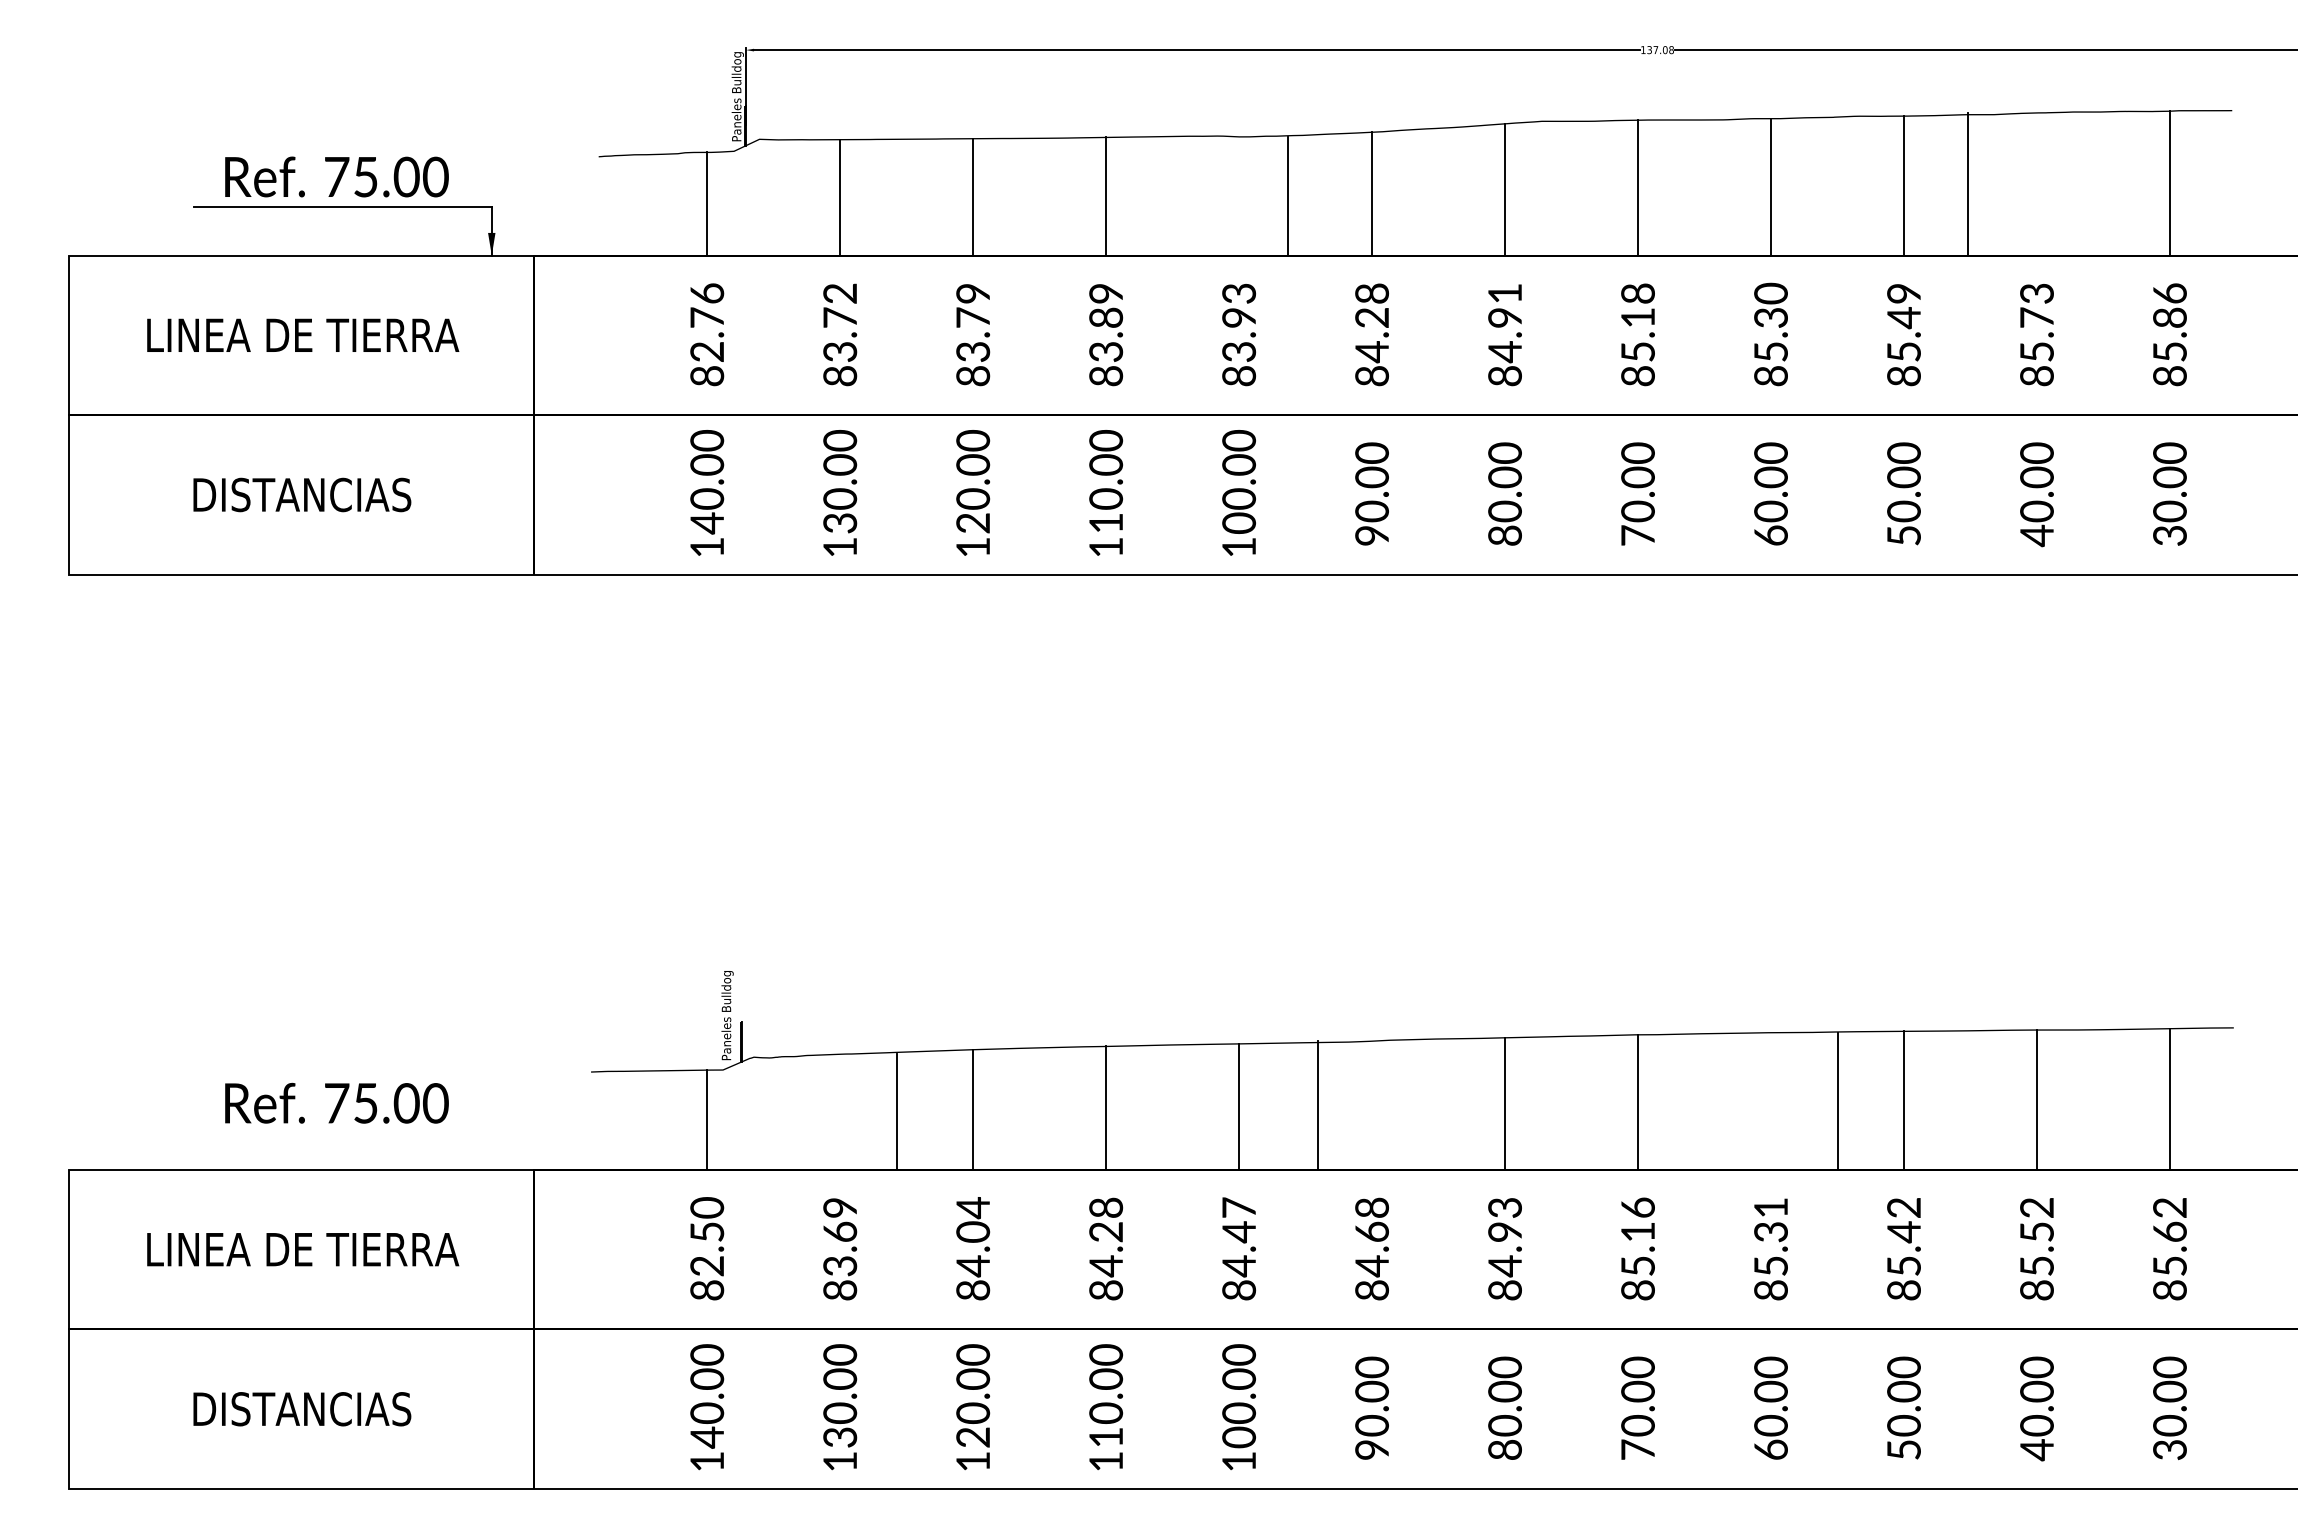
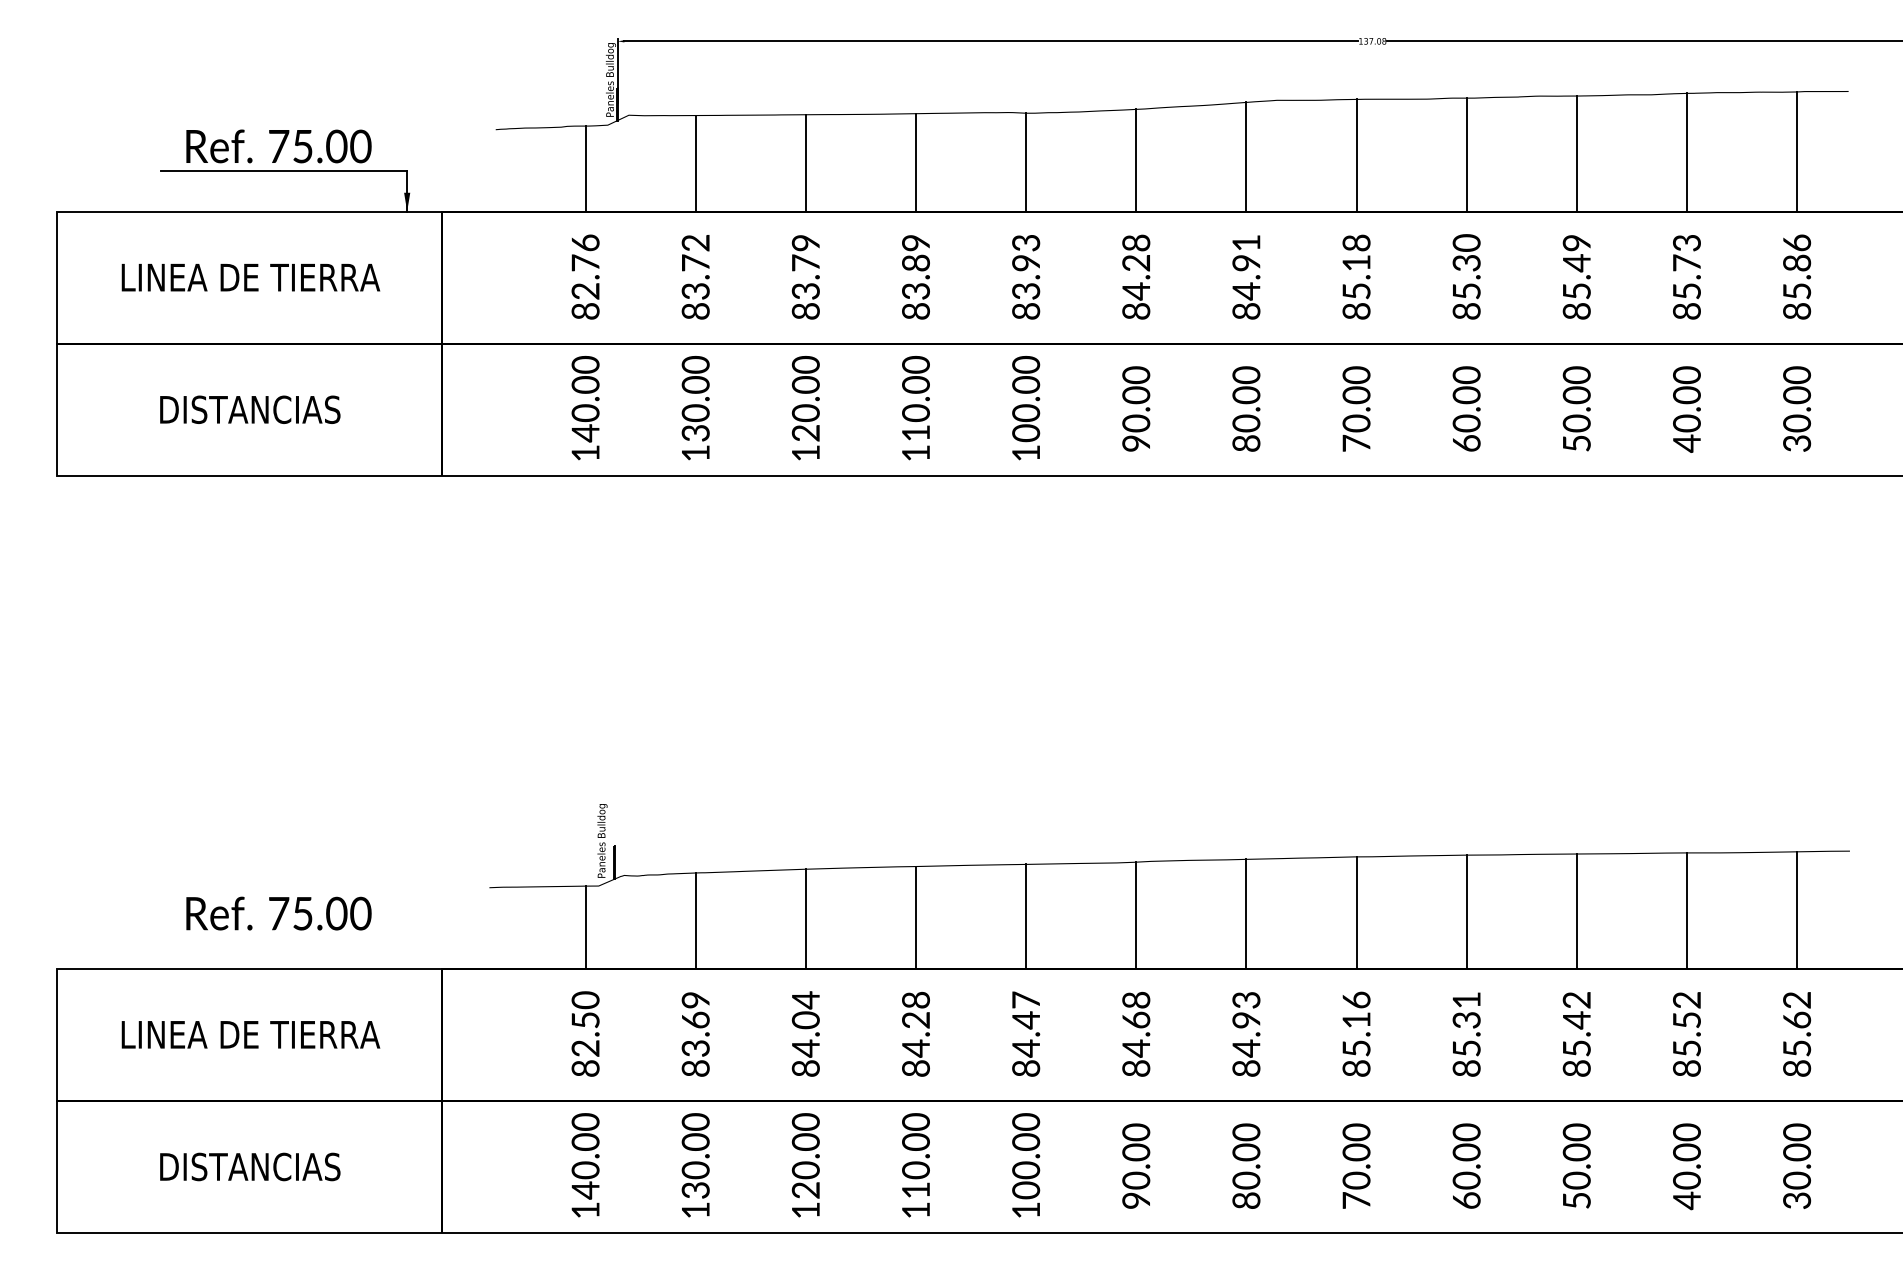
line: (1968, 183) -> (1687, 151), moved
line: (1288, 195) -> (1026, 161), moved
line: (1838, 1100) -> (1467, 911), moved
line: (1318, 1105) -> (1136, 915), moved
line: (897, 1111) -> (696, 920), moved

